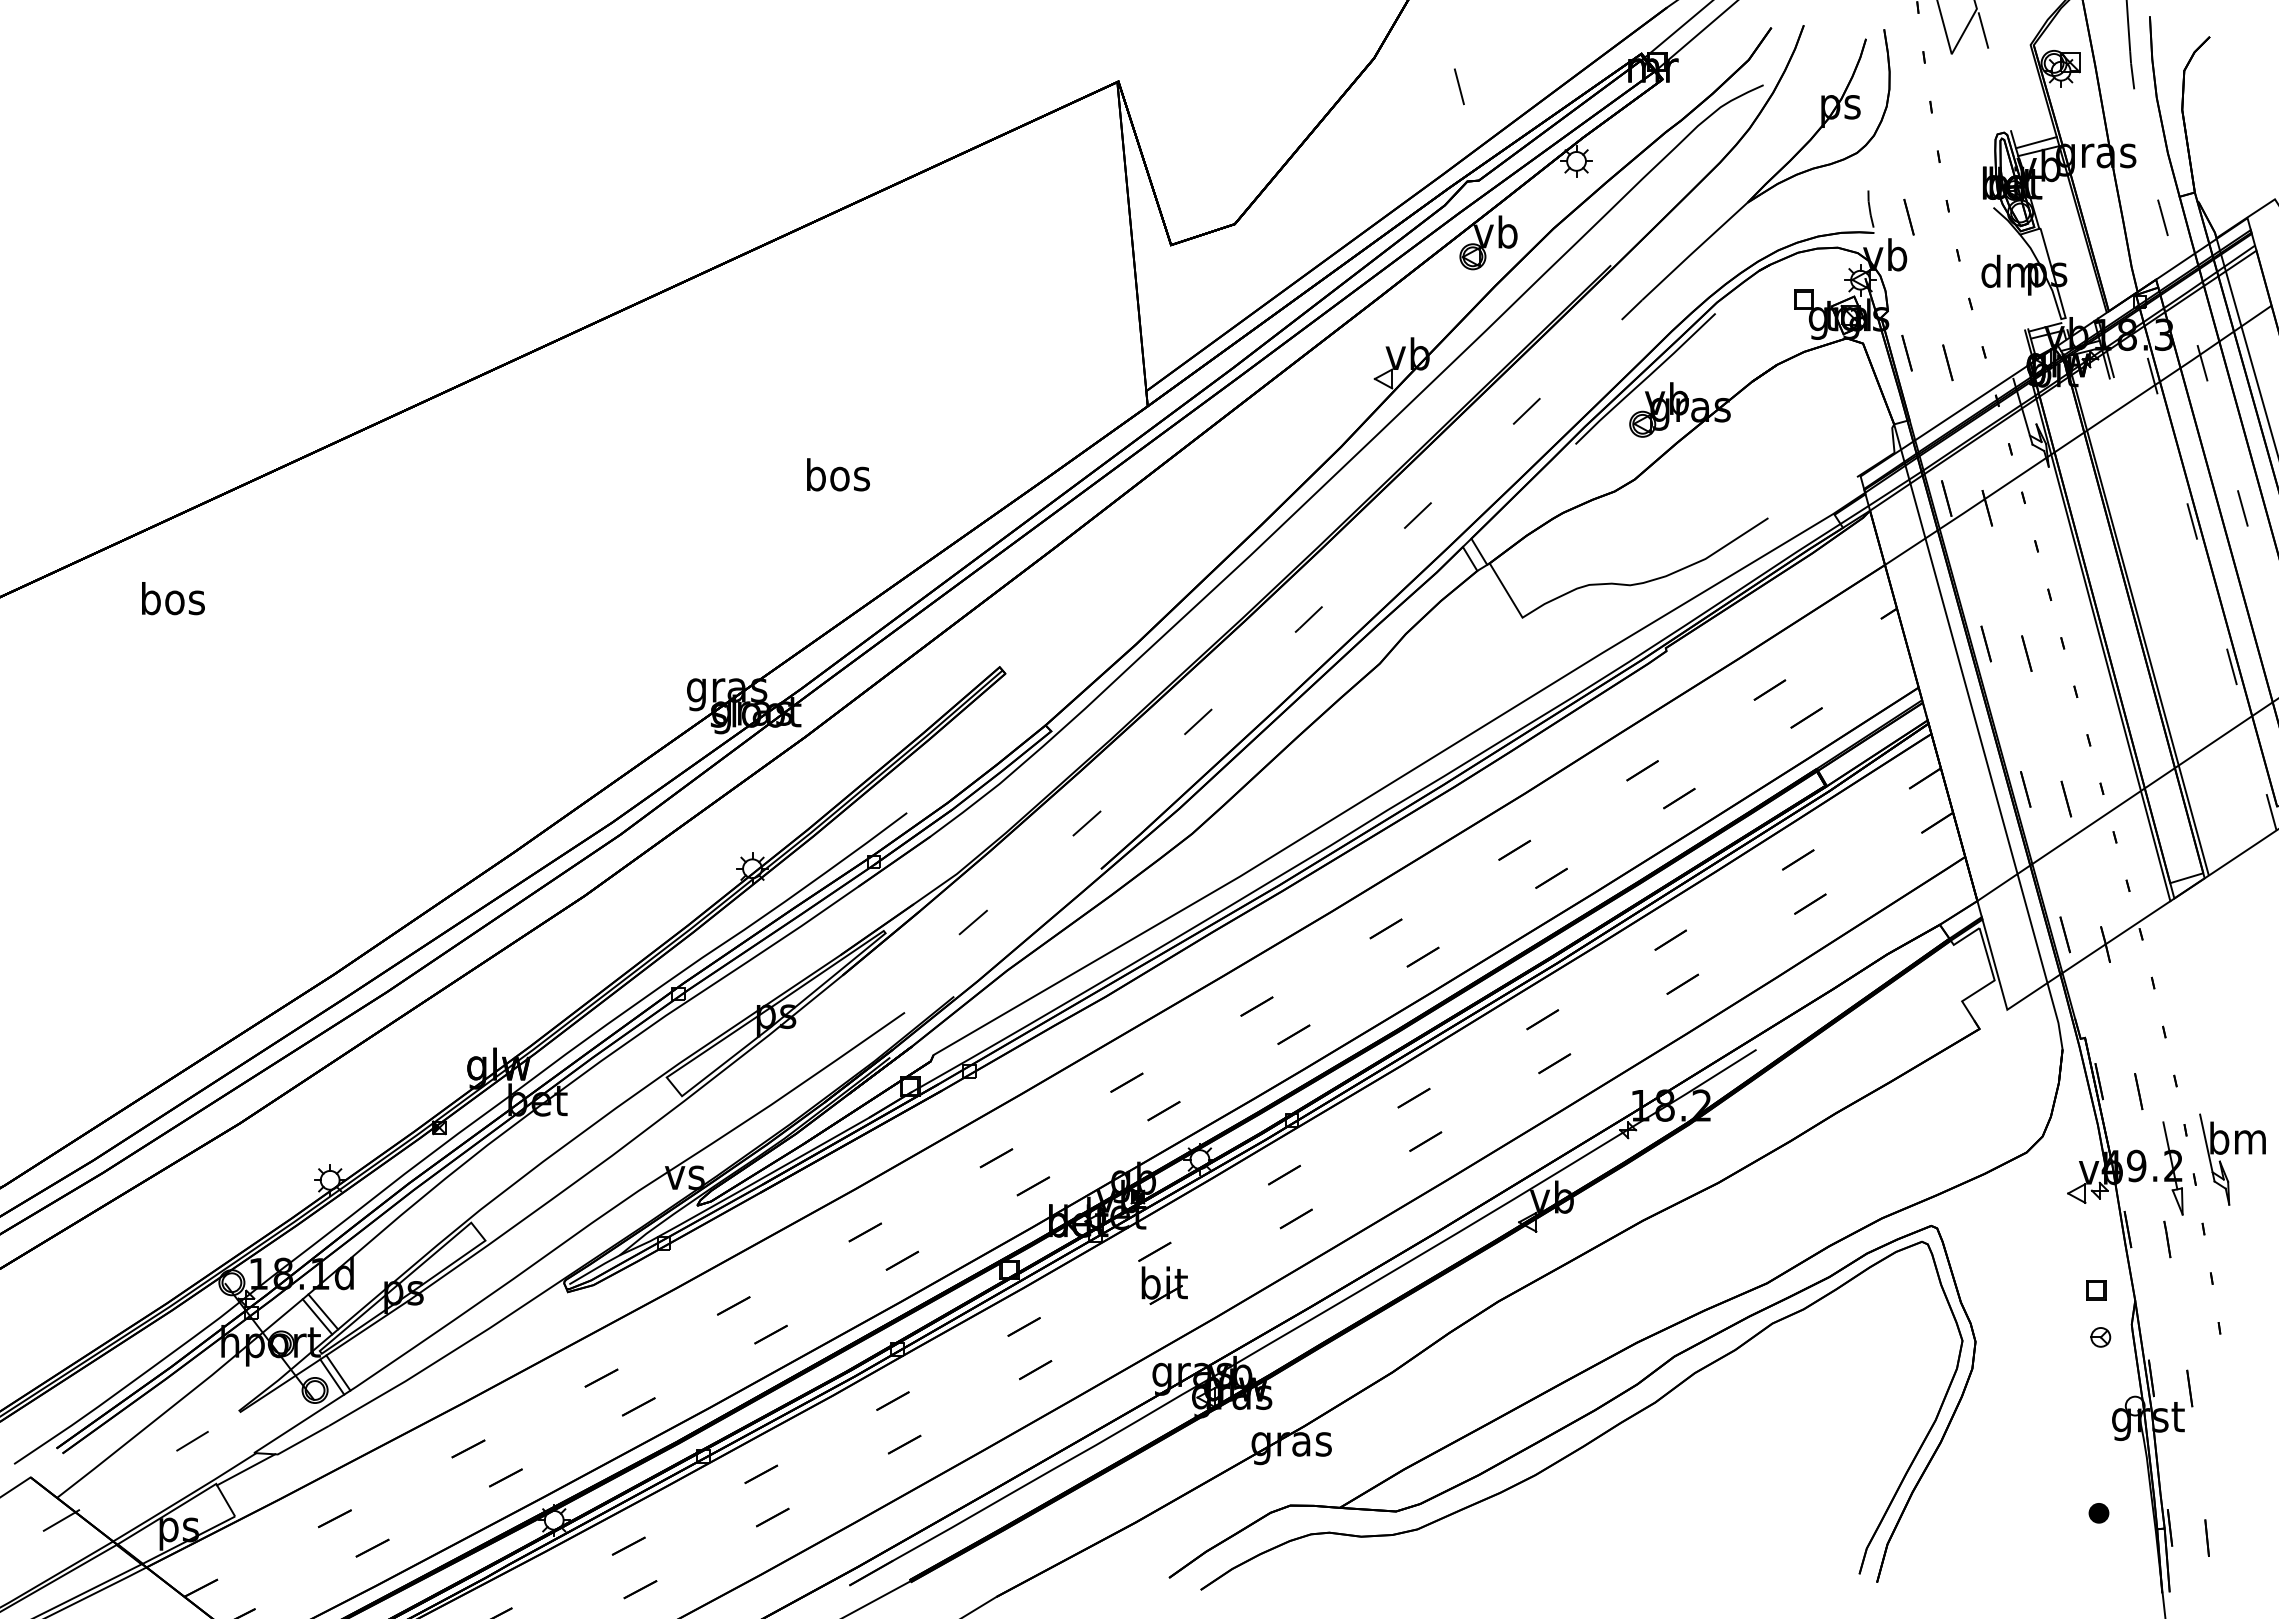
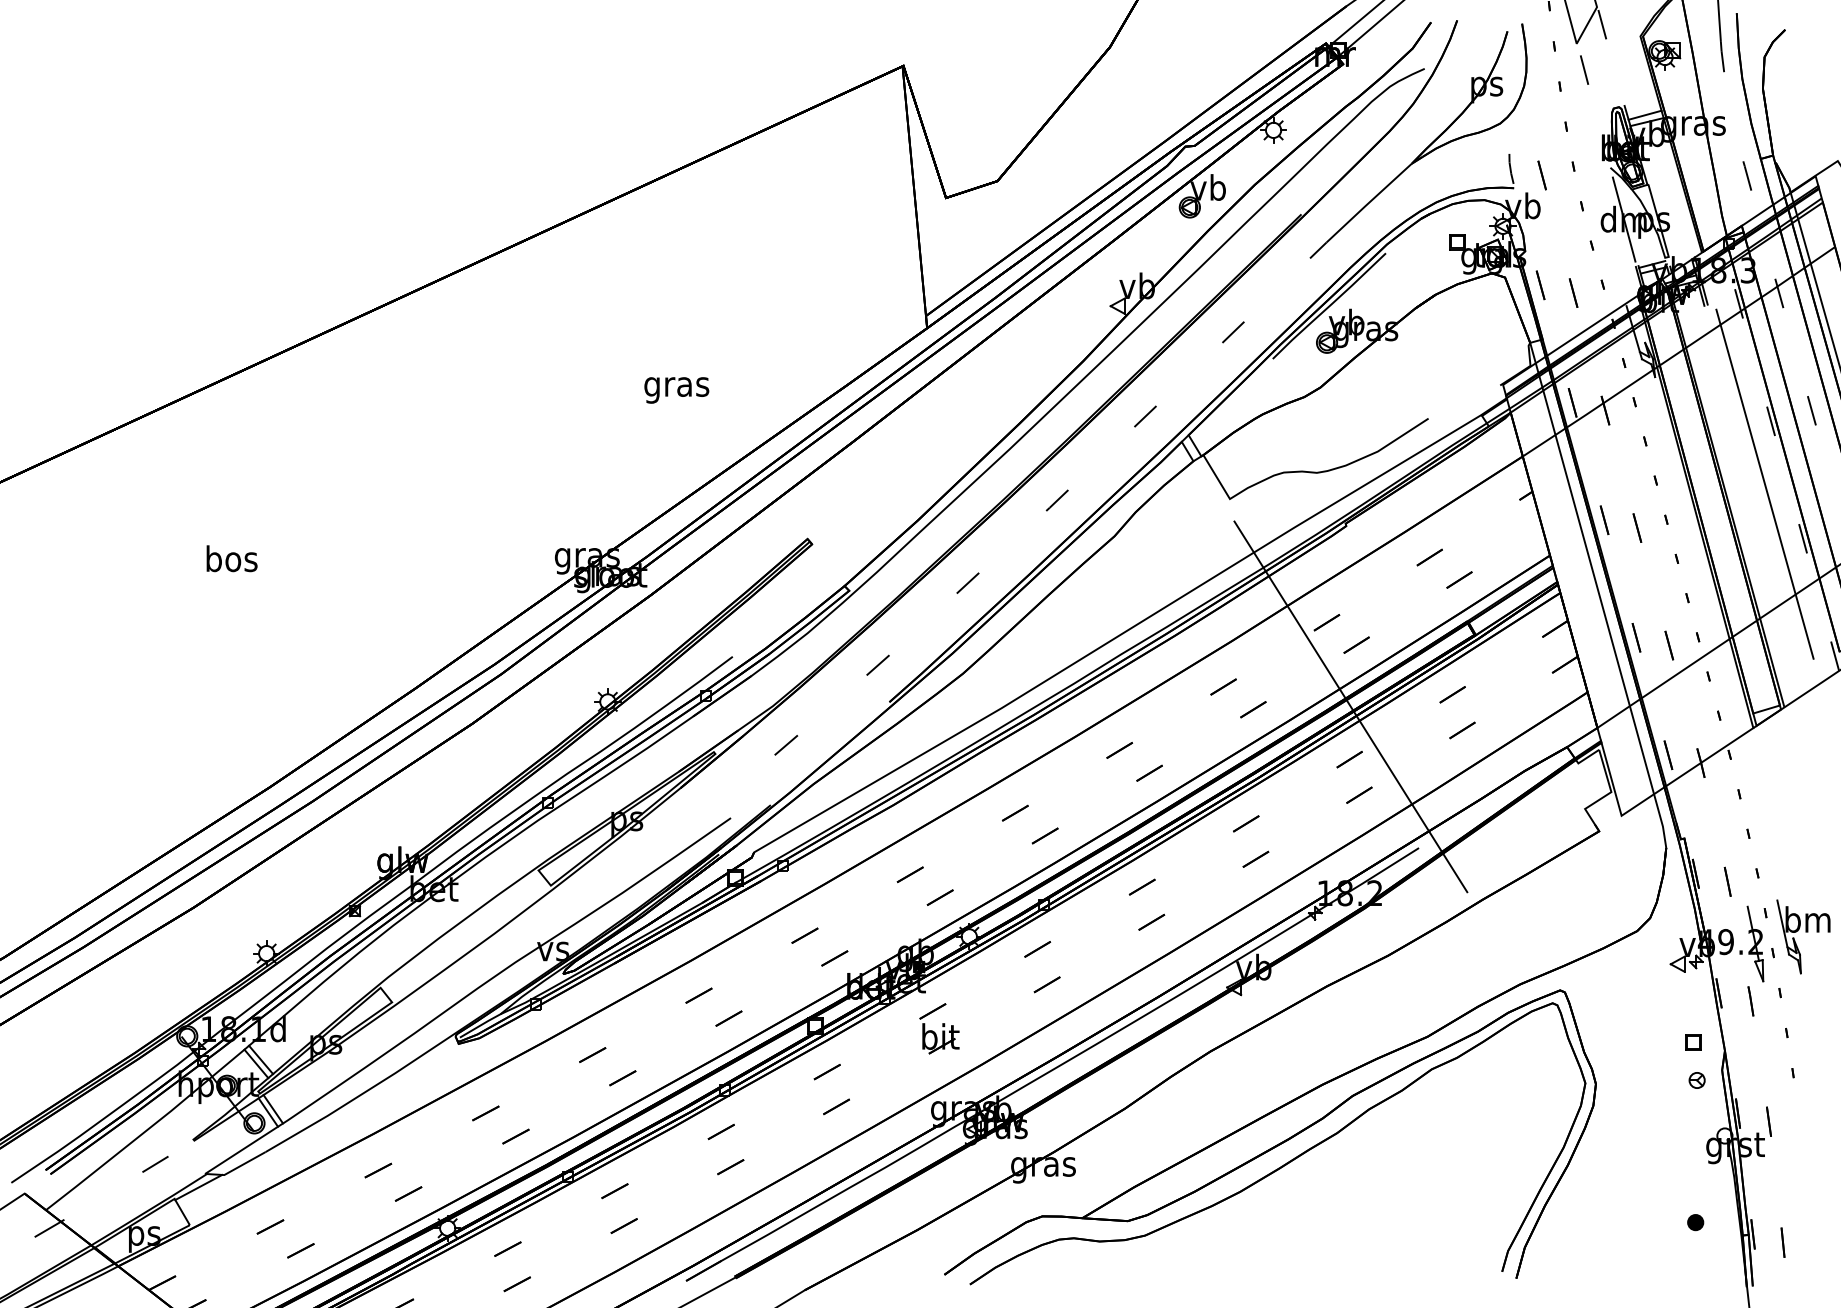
line: (1459, 86) -> (1584, 69), moved
line: (2010, 271) -> (1624, 219), added
text: (837, 478) -> (676, 386), bos -> gras
text: (173, 598) -> (232, 558), moved
line: (2184, 599) -> (1764, 484), added
line: (1672, 874) -> (1351, 706), added

